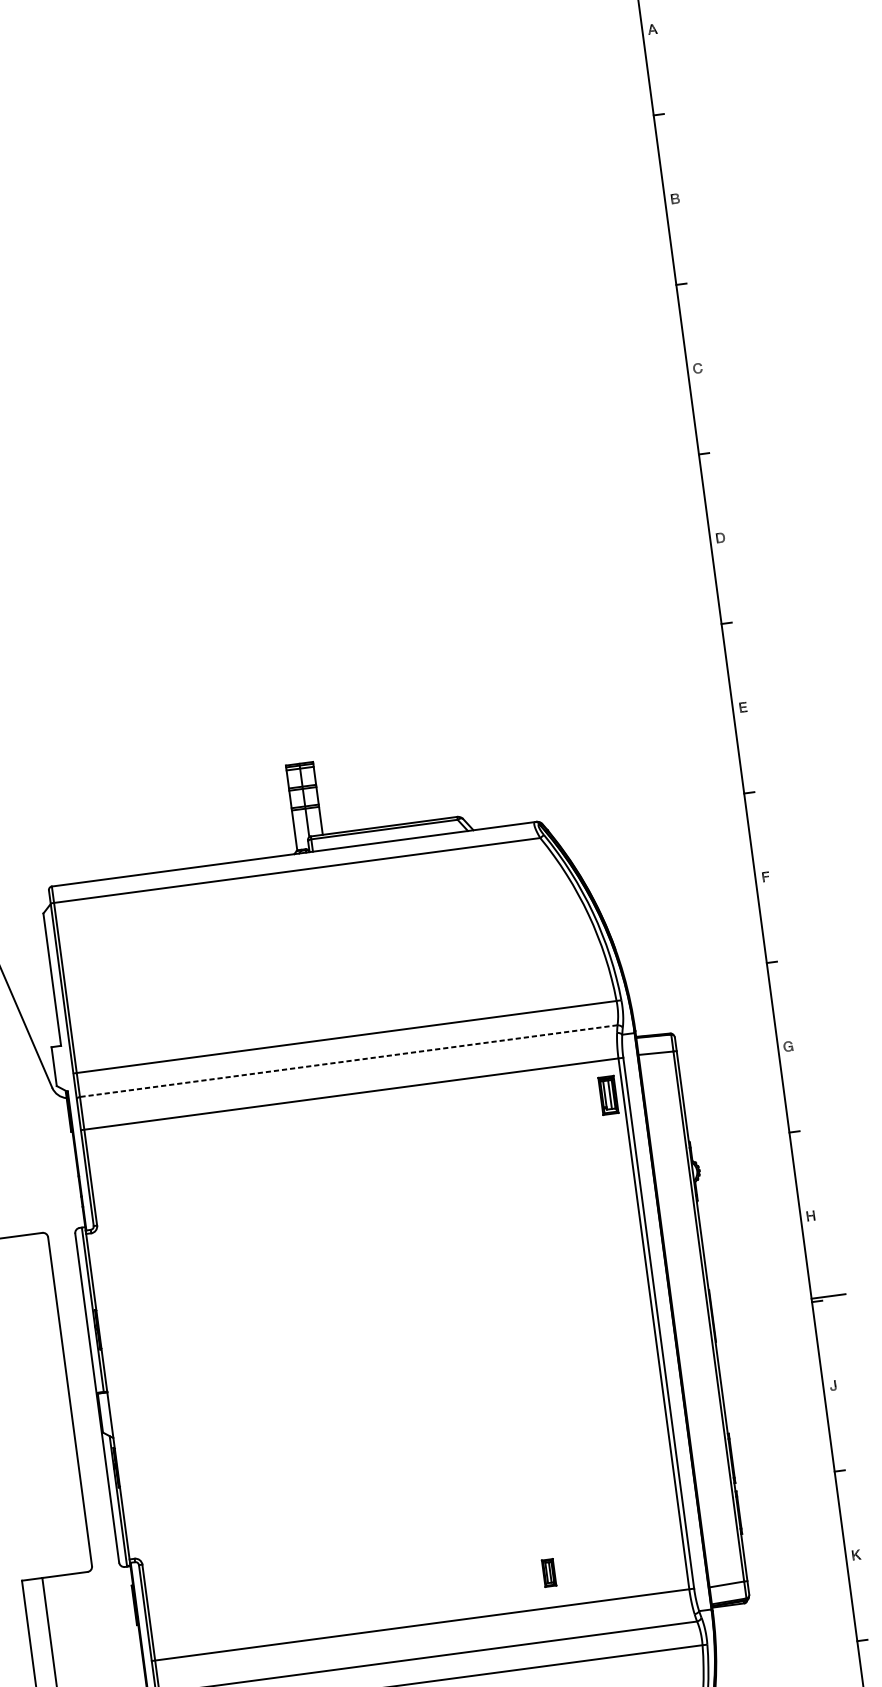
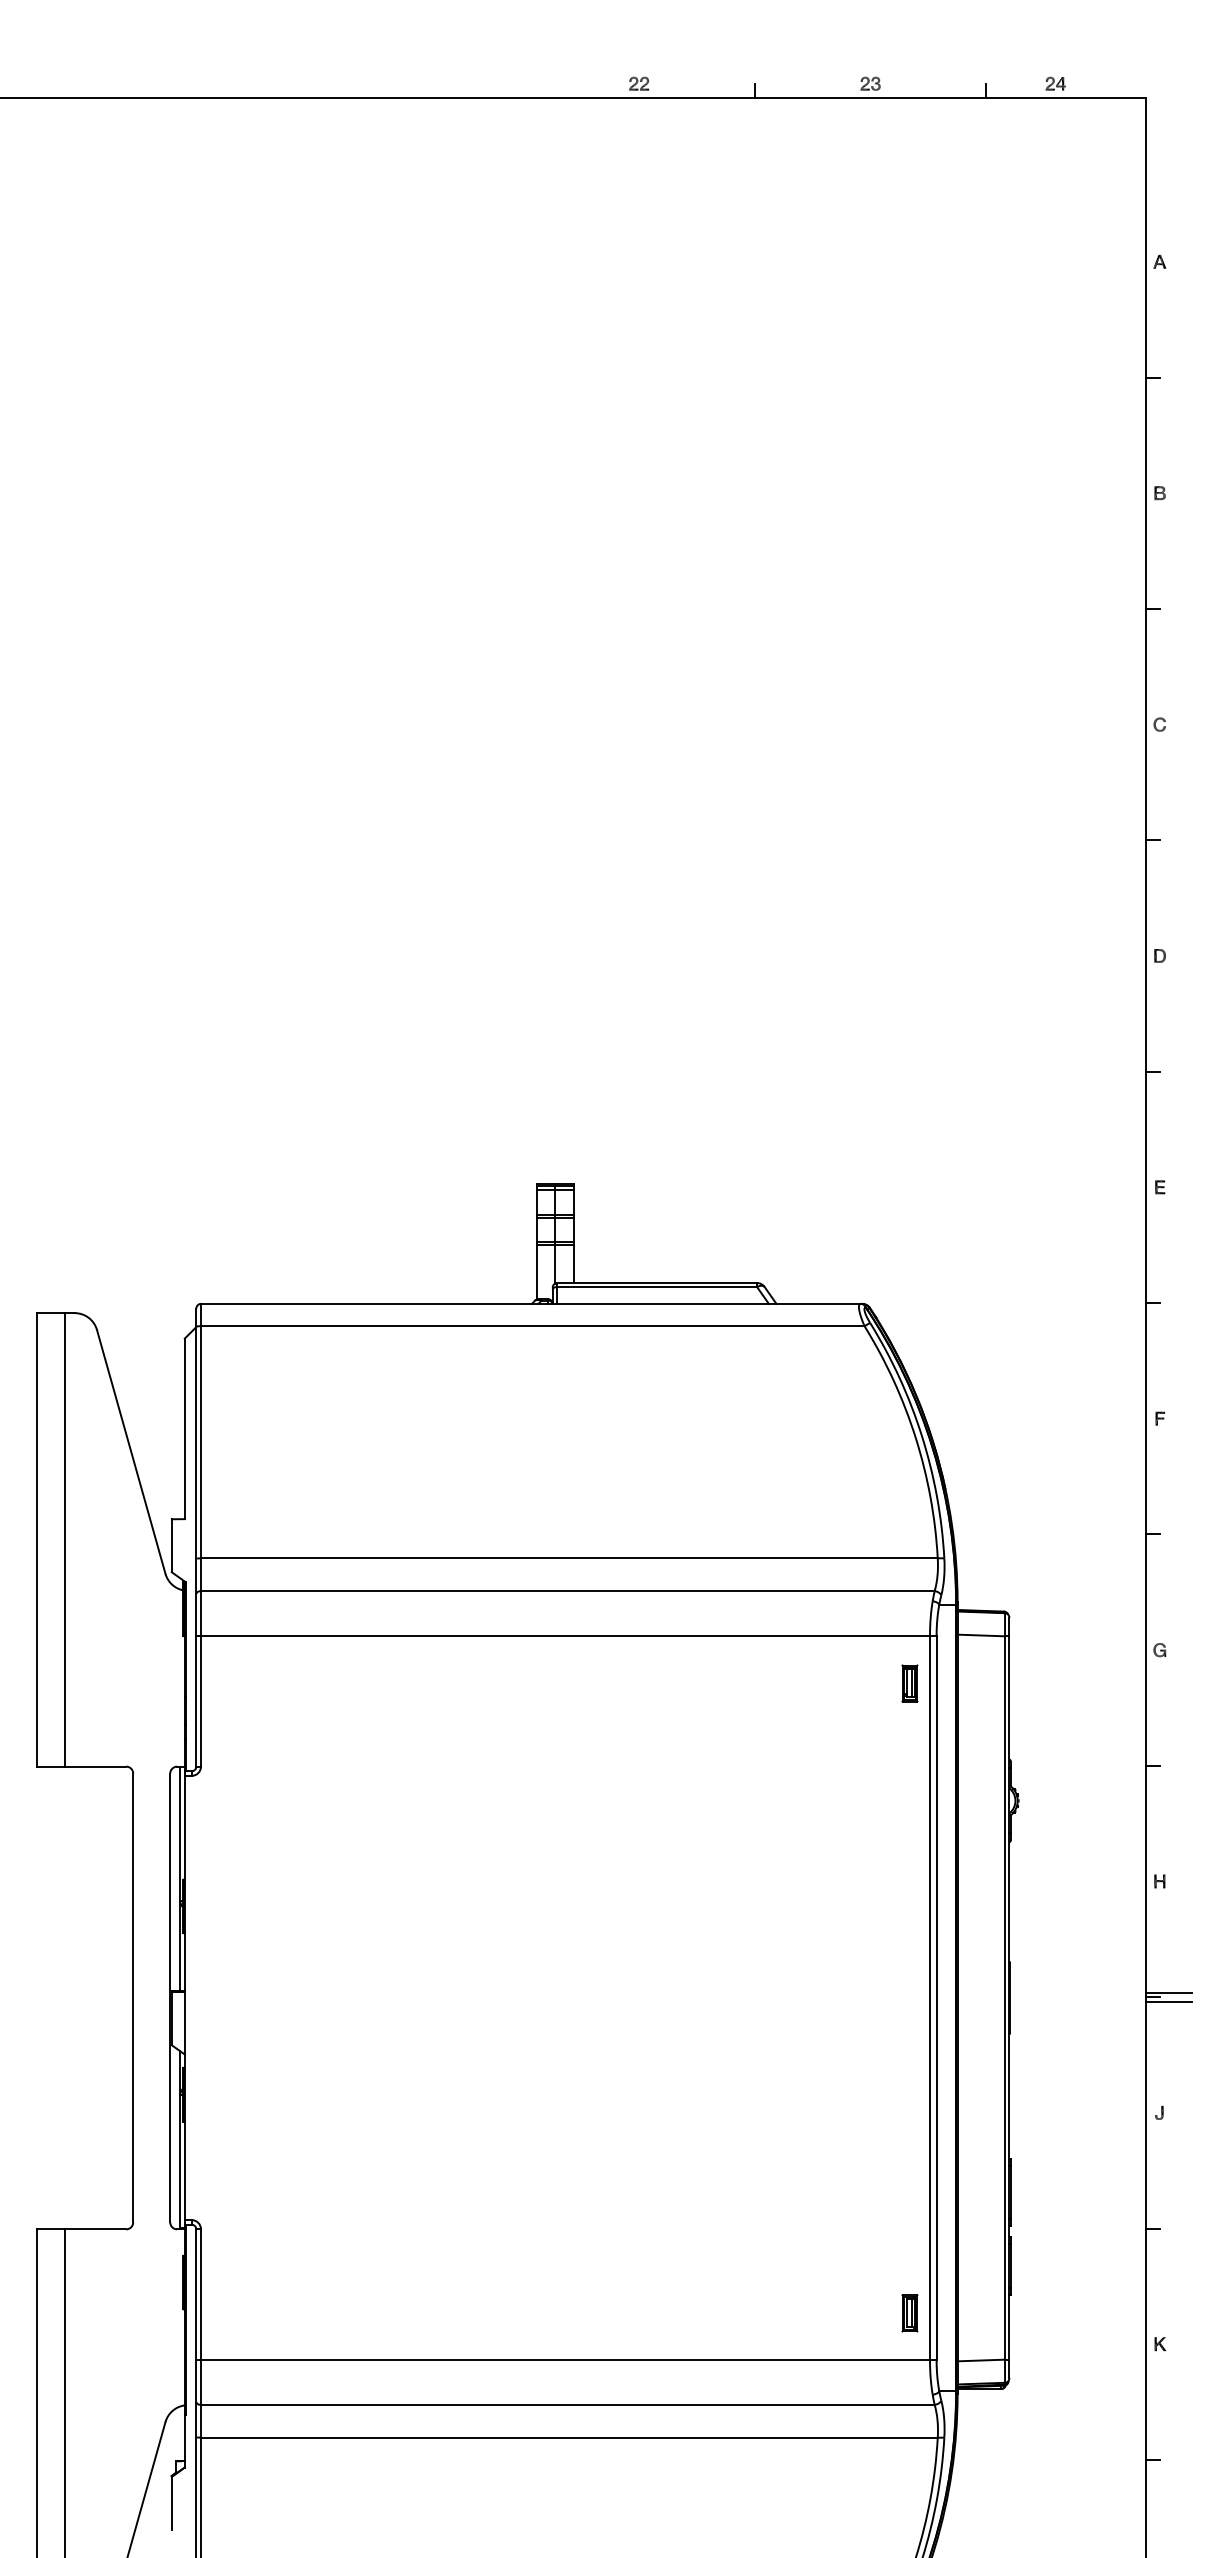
line: (348, 1061) -> (567, 1591), dashed -> solid
part: (608, 1095) -> (909, 1683), size x0.71
line: (828, 1303) -> (1168, 2001), added
part: (548, 1573) -> (909, 2313), moved

